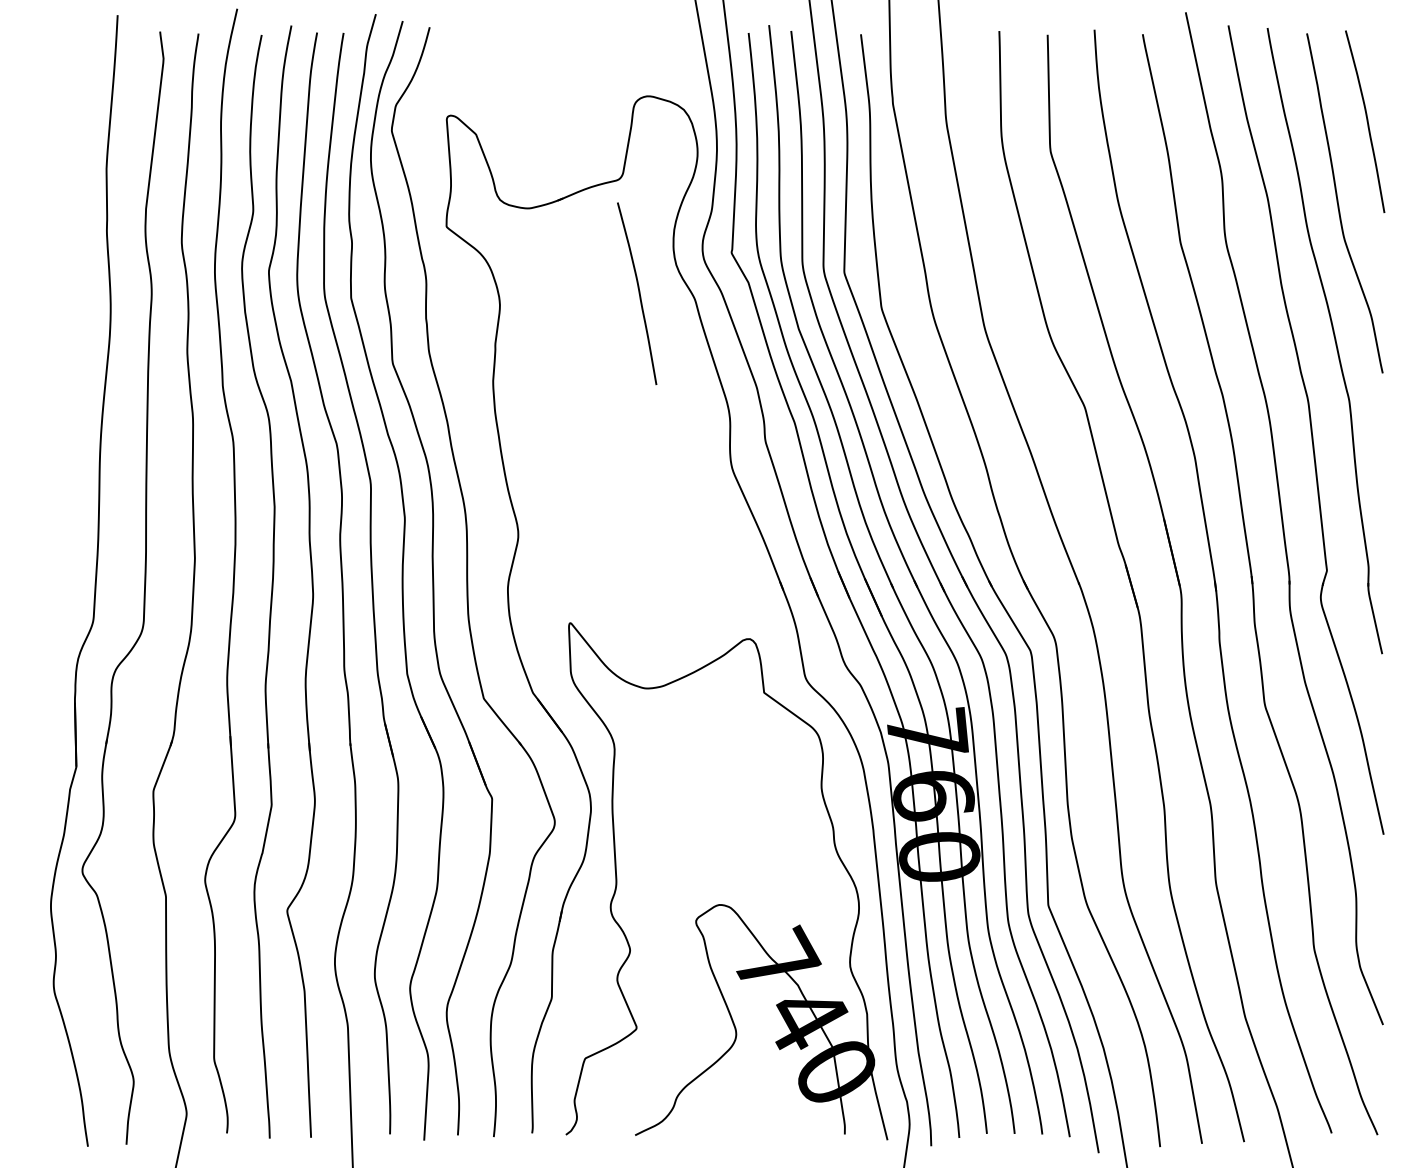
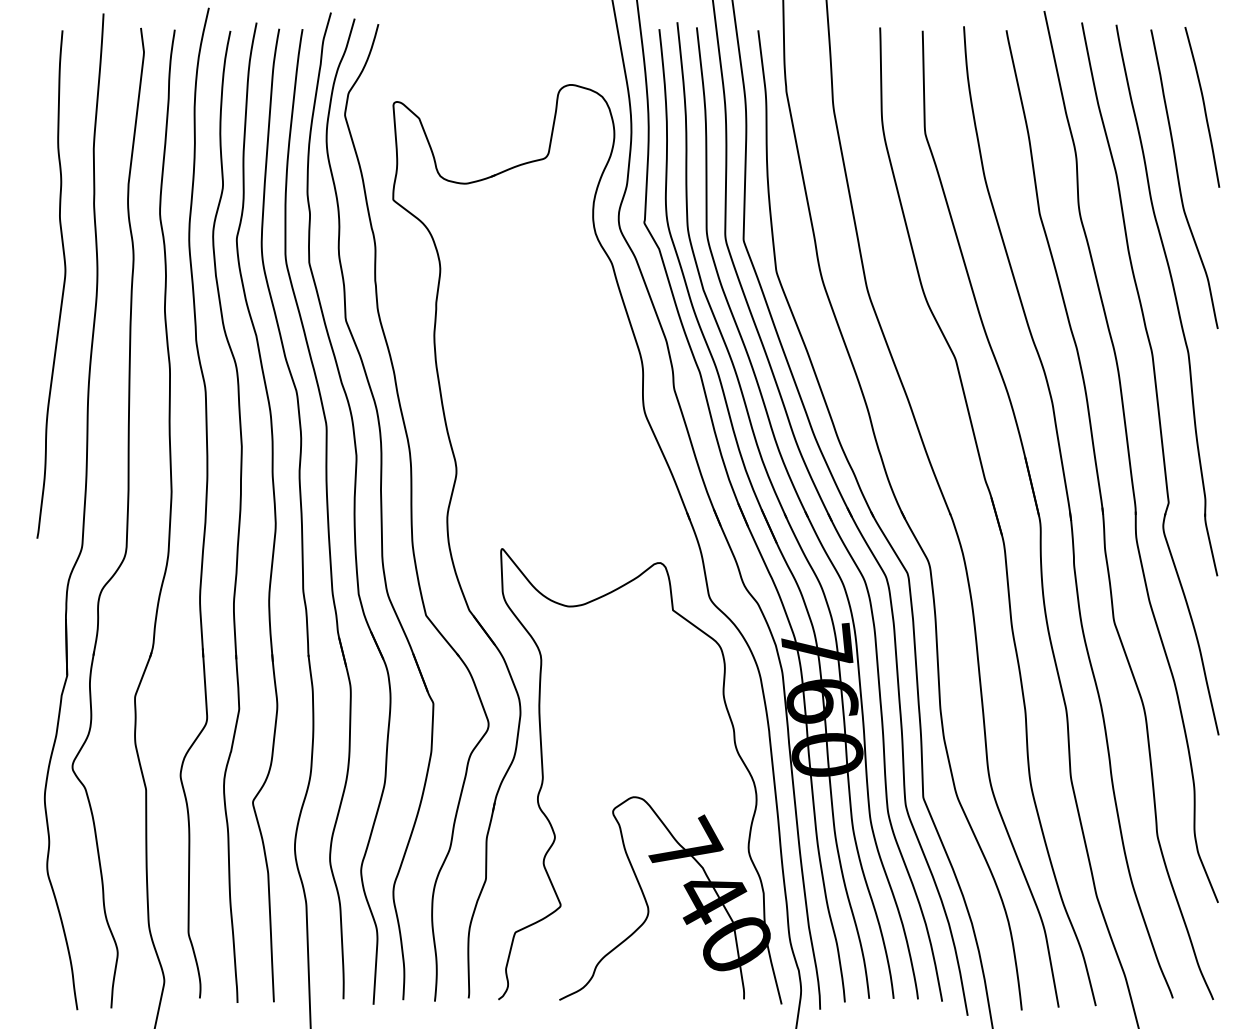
curve: (638, 293) -> (562, 258), removed
curve: (71, 324) -> (62, 285), added

